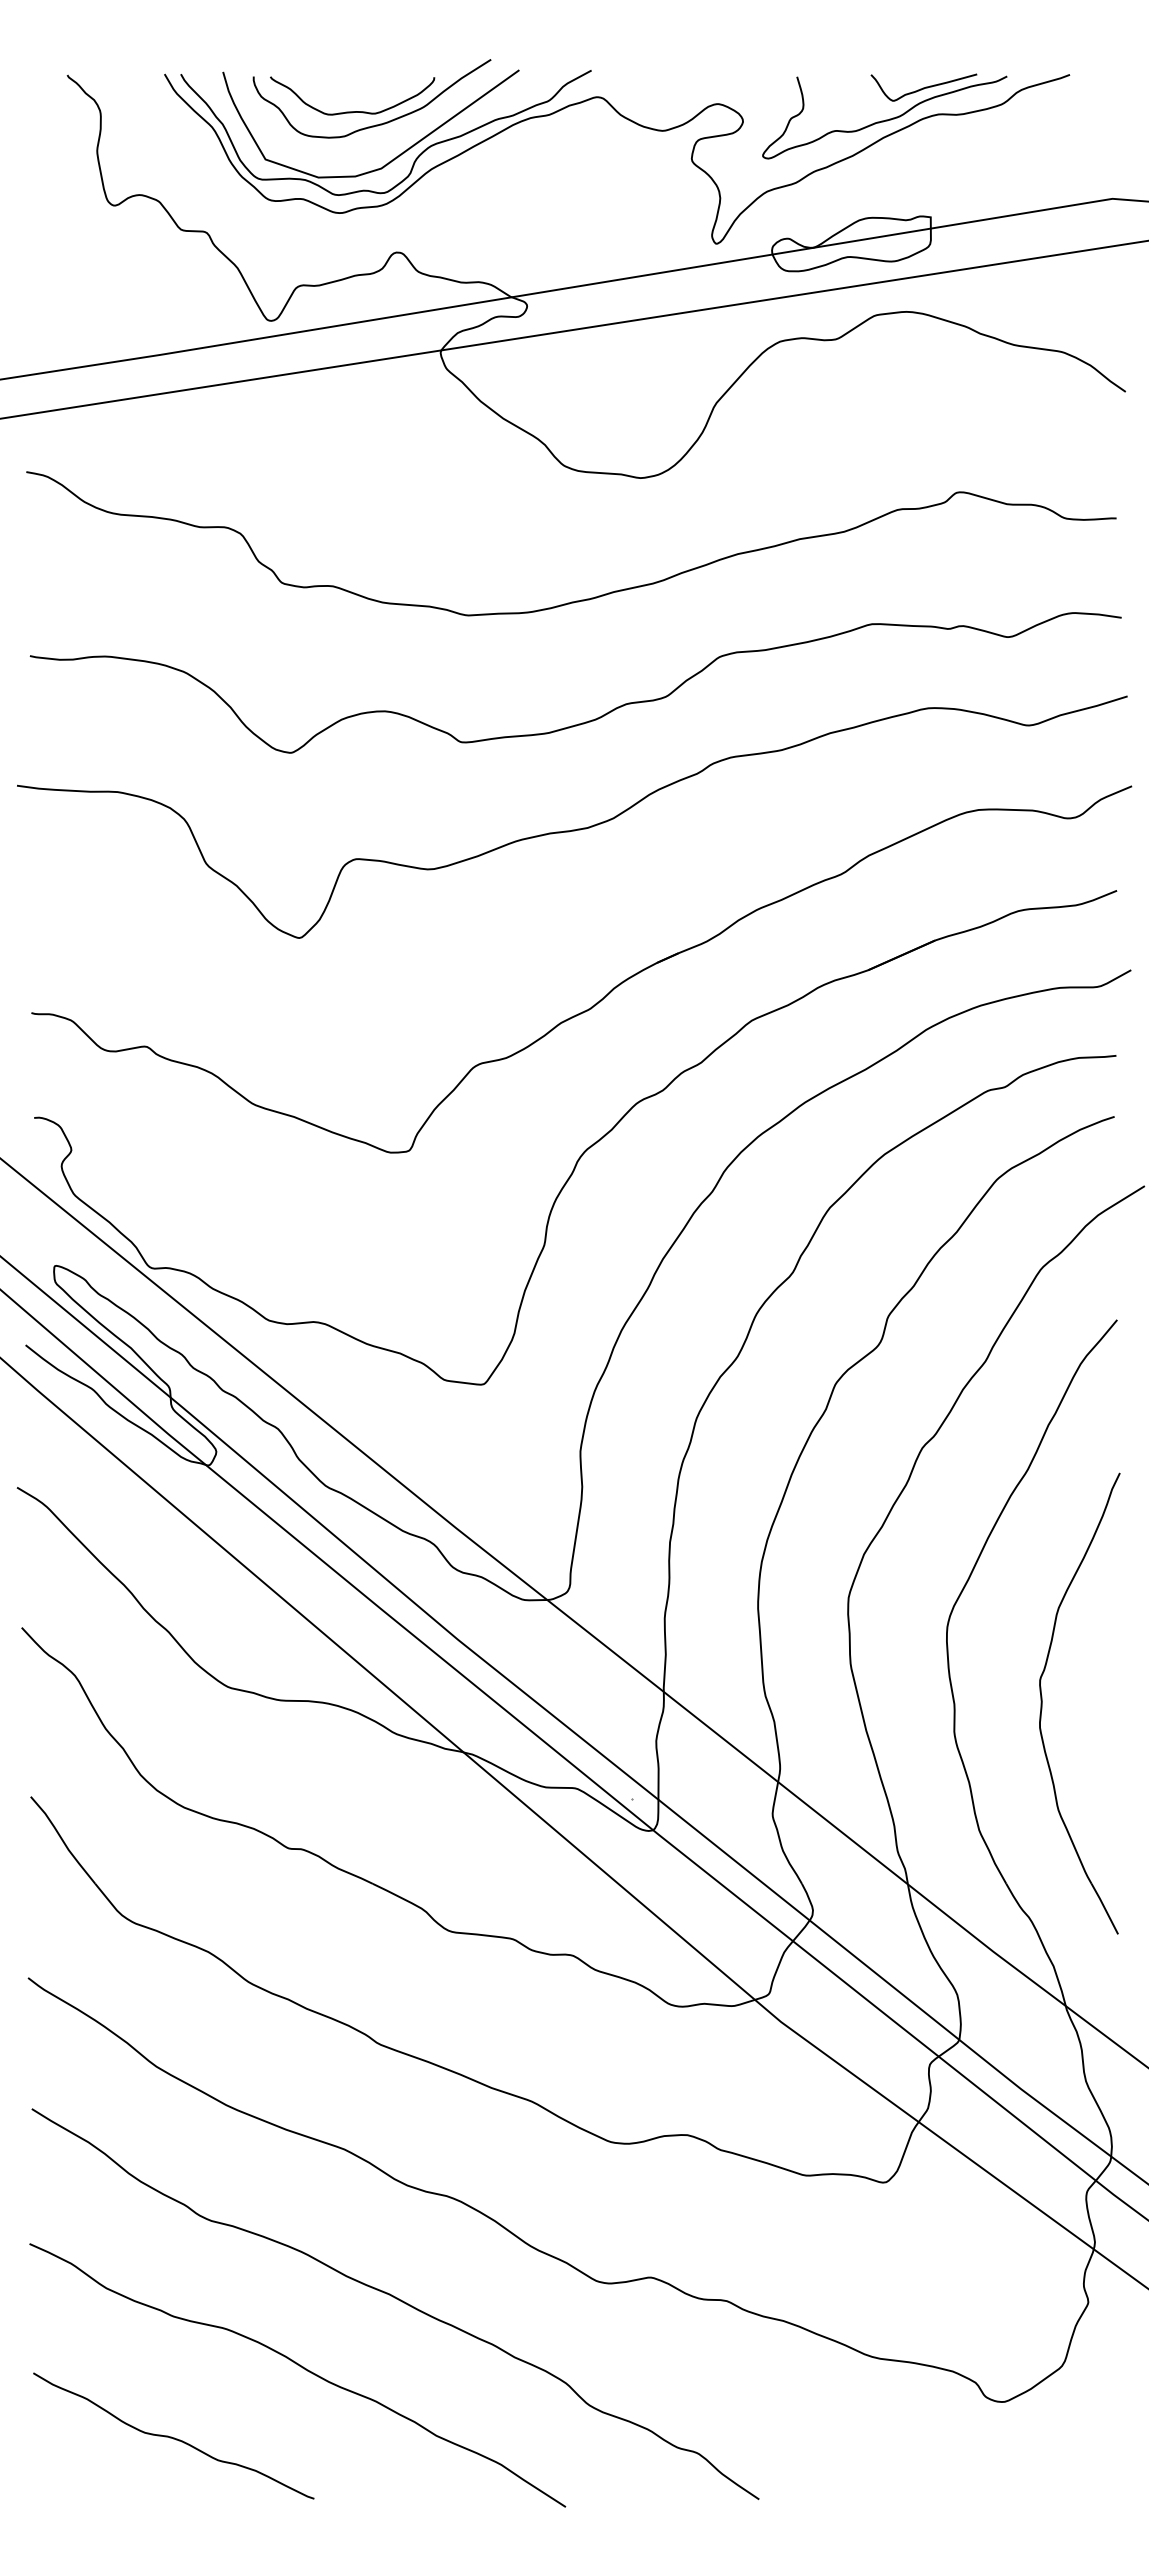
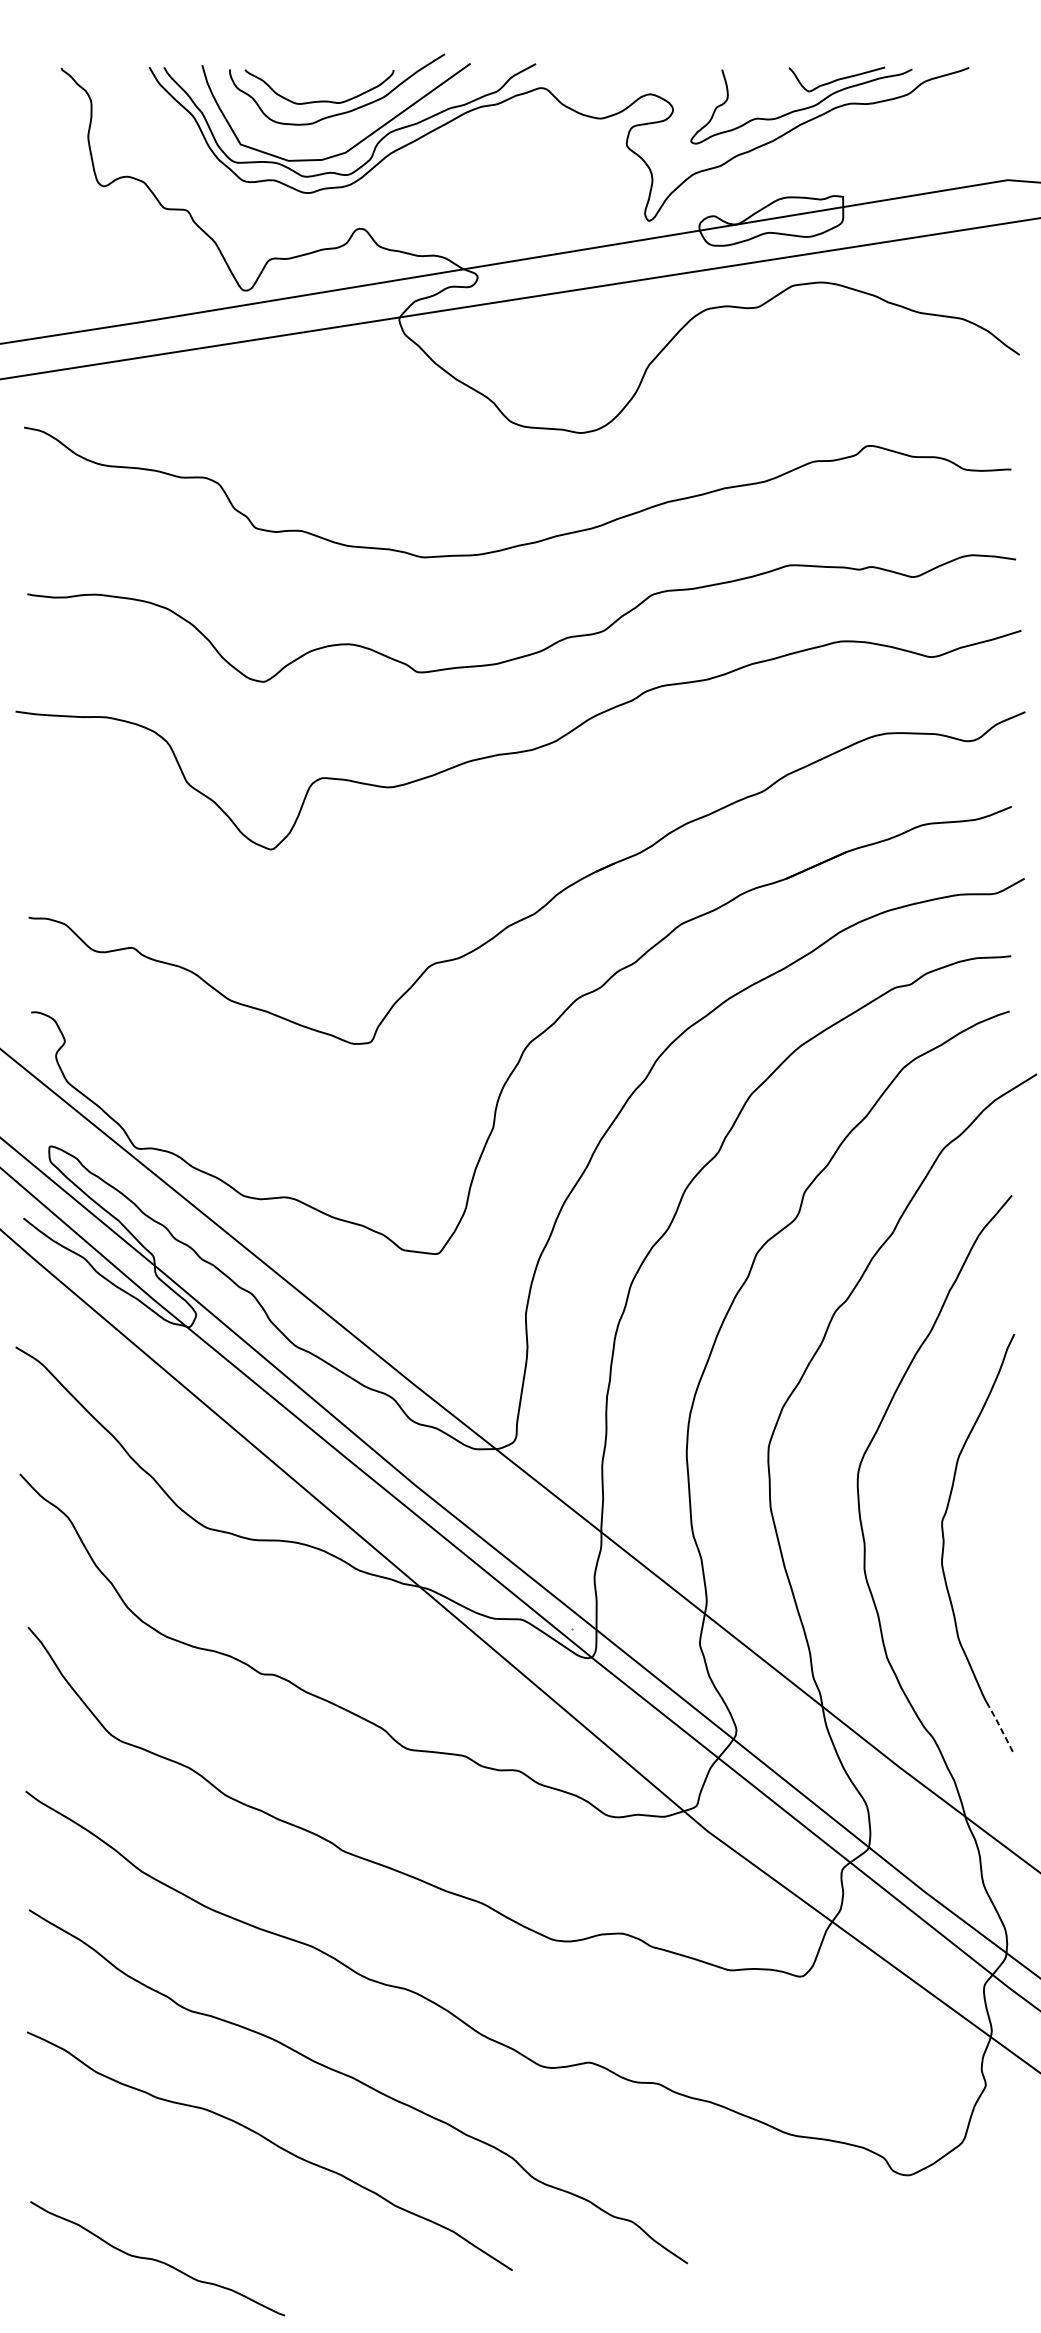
line: (1104, 1908) -> (1000, 1728), solid -> dashed
curve: (173, 2437) -> (157, 2260), moved

